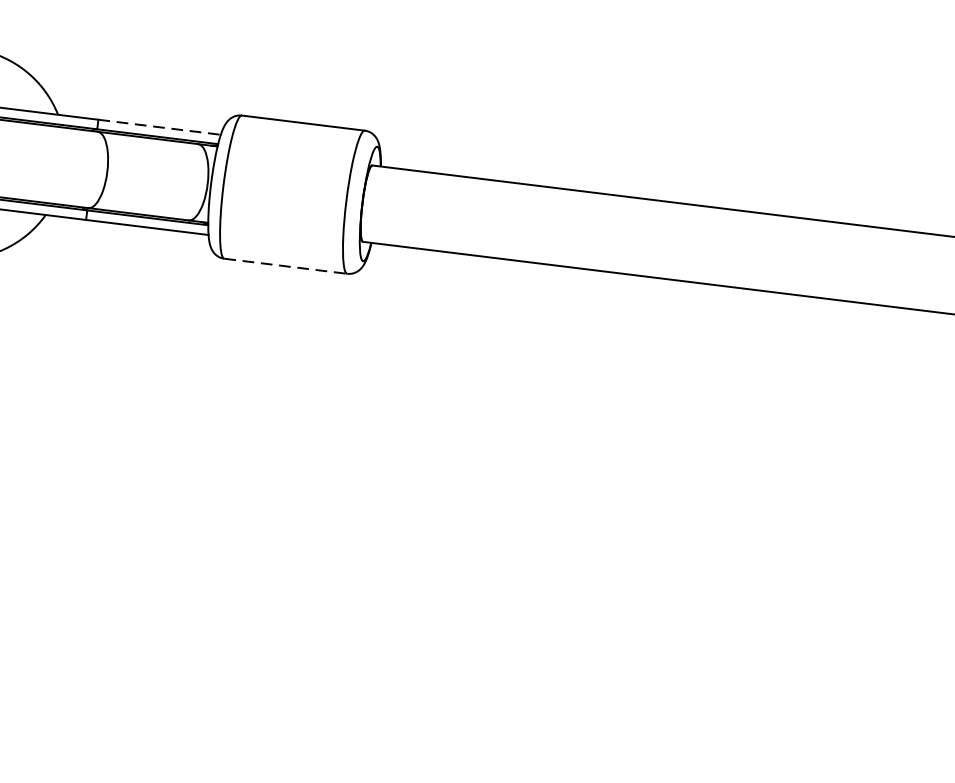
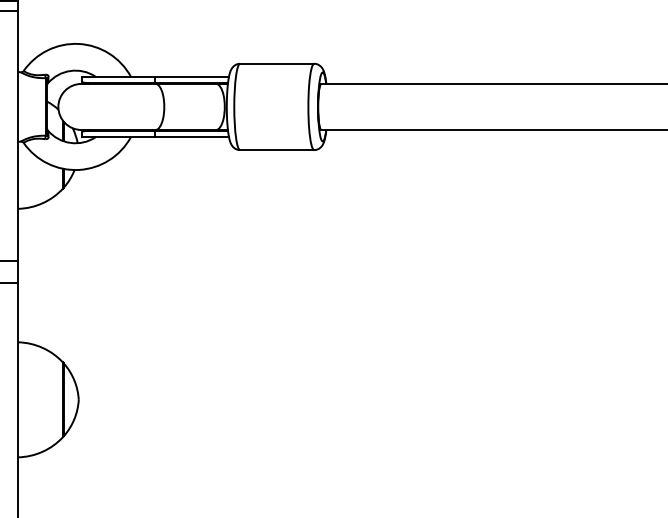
line: (160, 126) -> (192, 76), dashed -> solid
line: (286, 266) -> (277, 150), dashed -> solid

